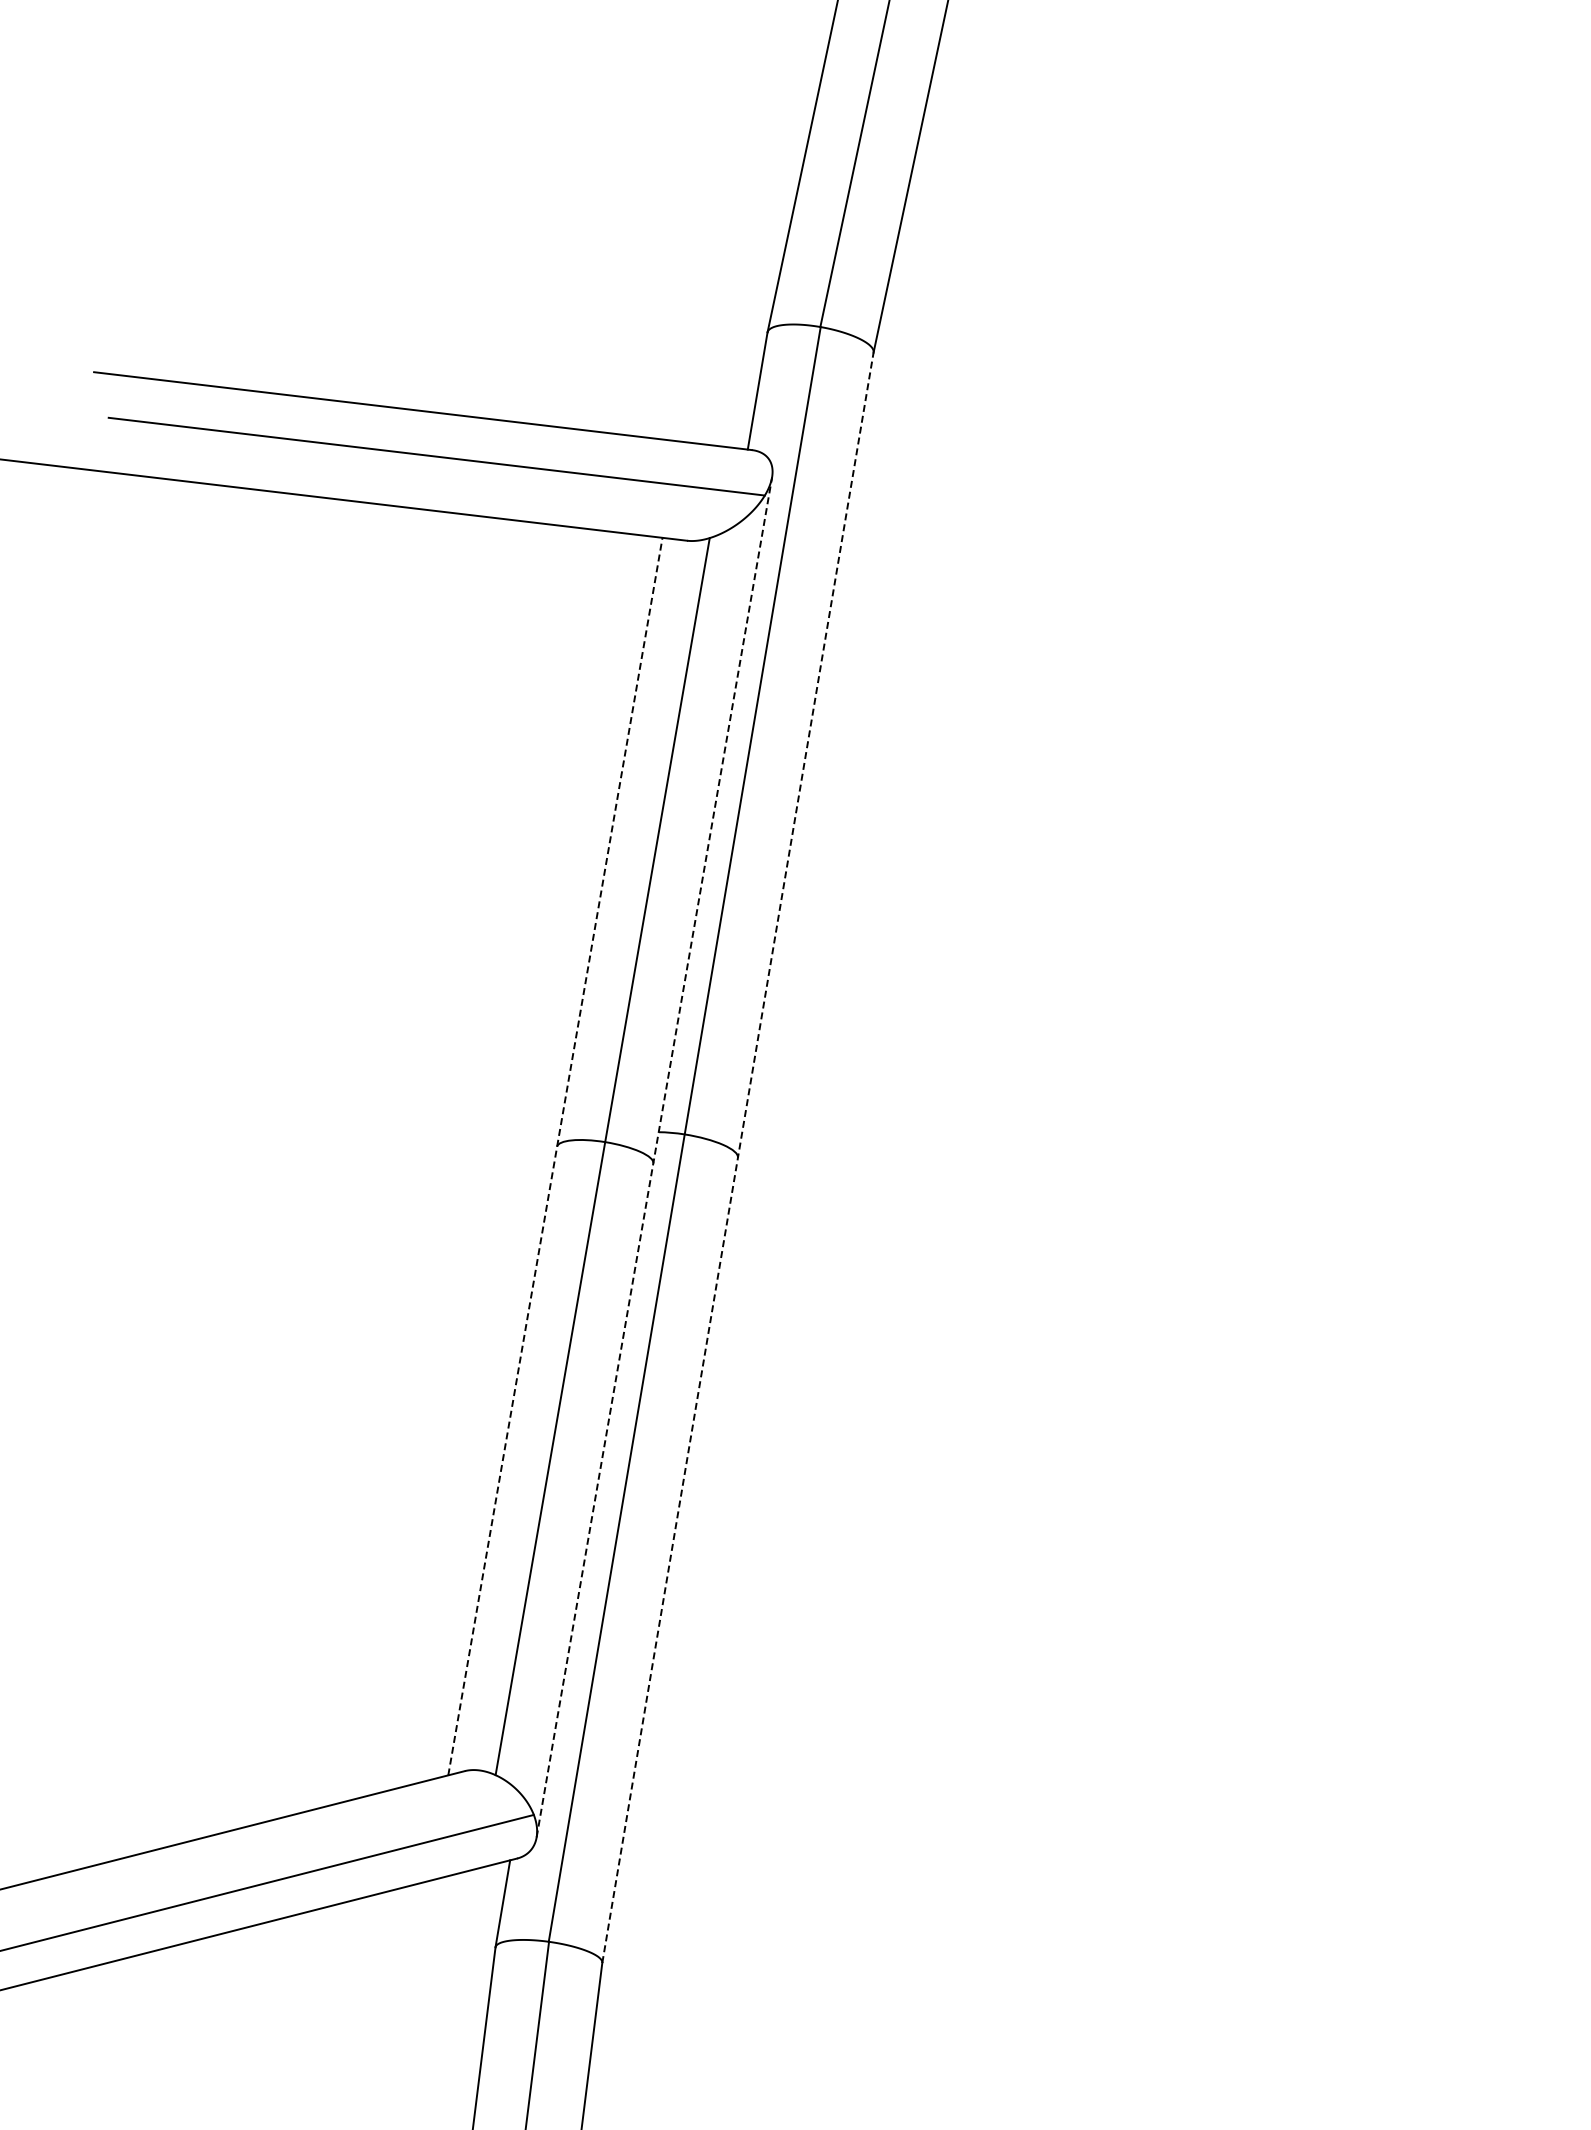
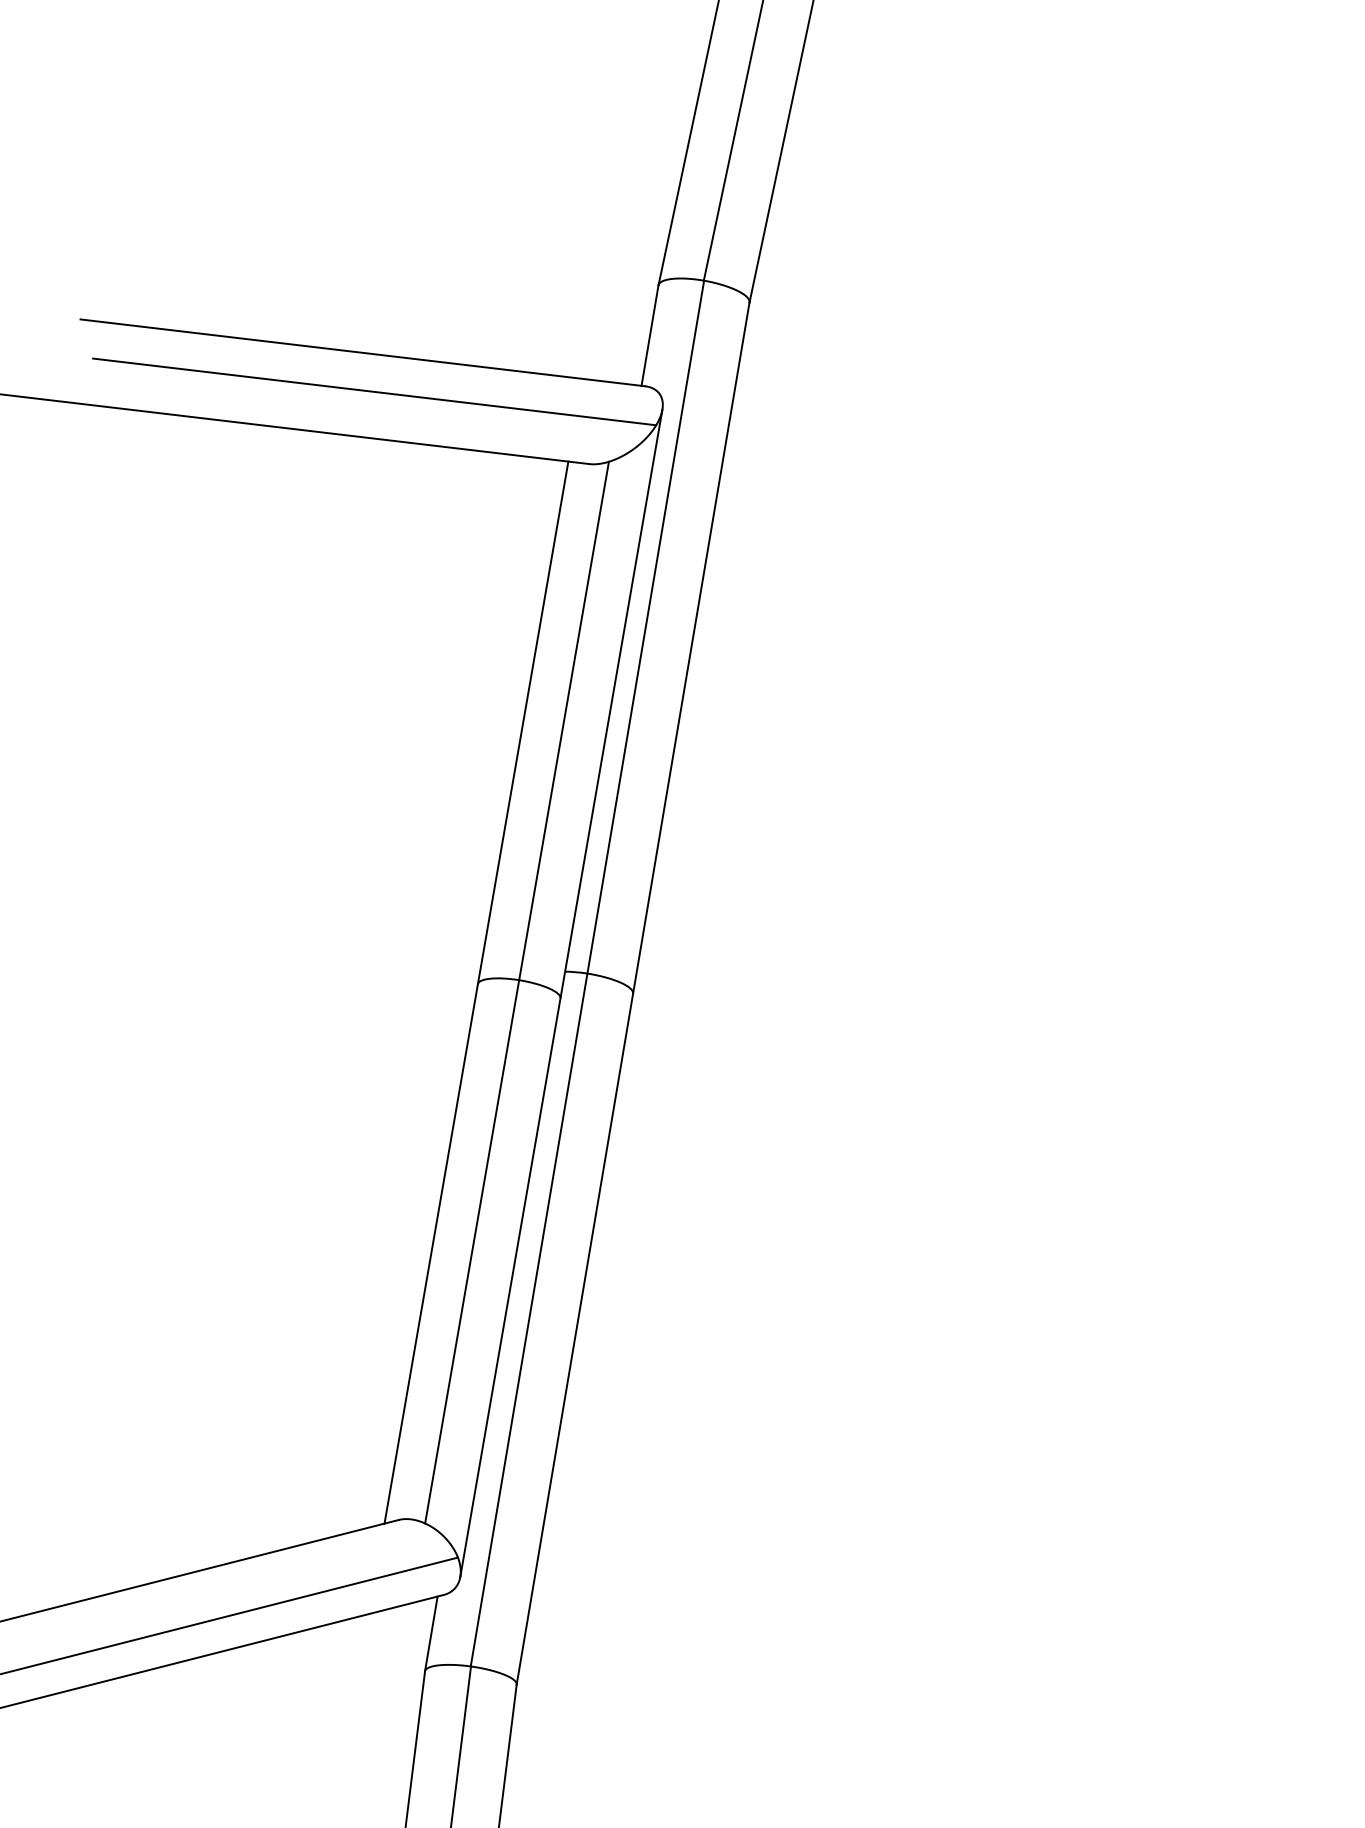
line: (555, 1156) -> (476, 992), dashed -> solid
line: (654, 1156) -> (561, 992), dashed -> solid
line: (737, 1157) -> (632, 993), dashed -> solid

